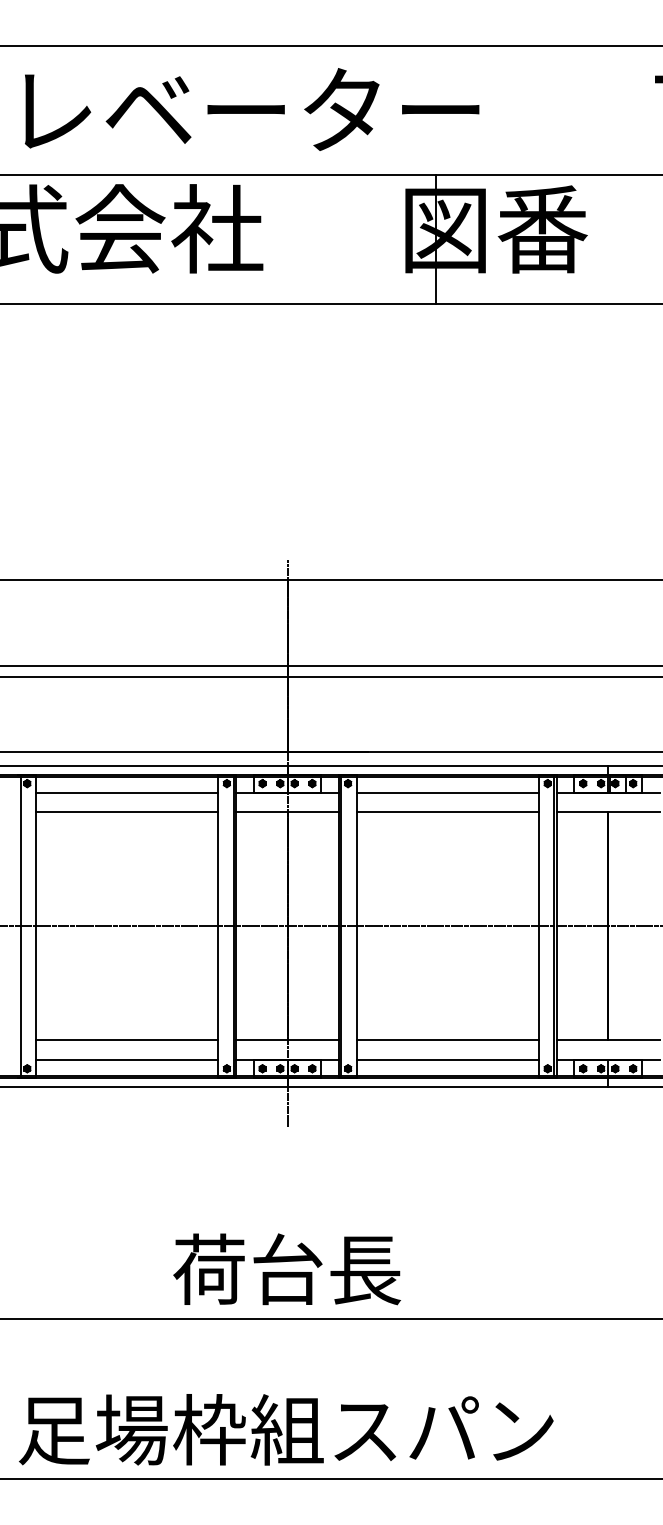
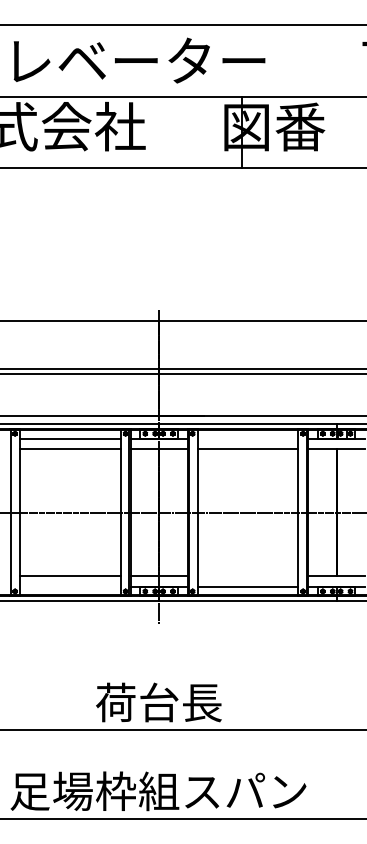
line: (447, 792) -> (247, 438), removed
line: (447, 1039) -> (247, 575), removed
line: (127, 1059) -> (70, 586), removed

